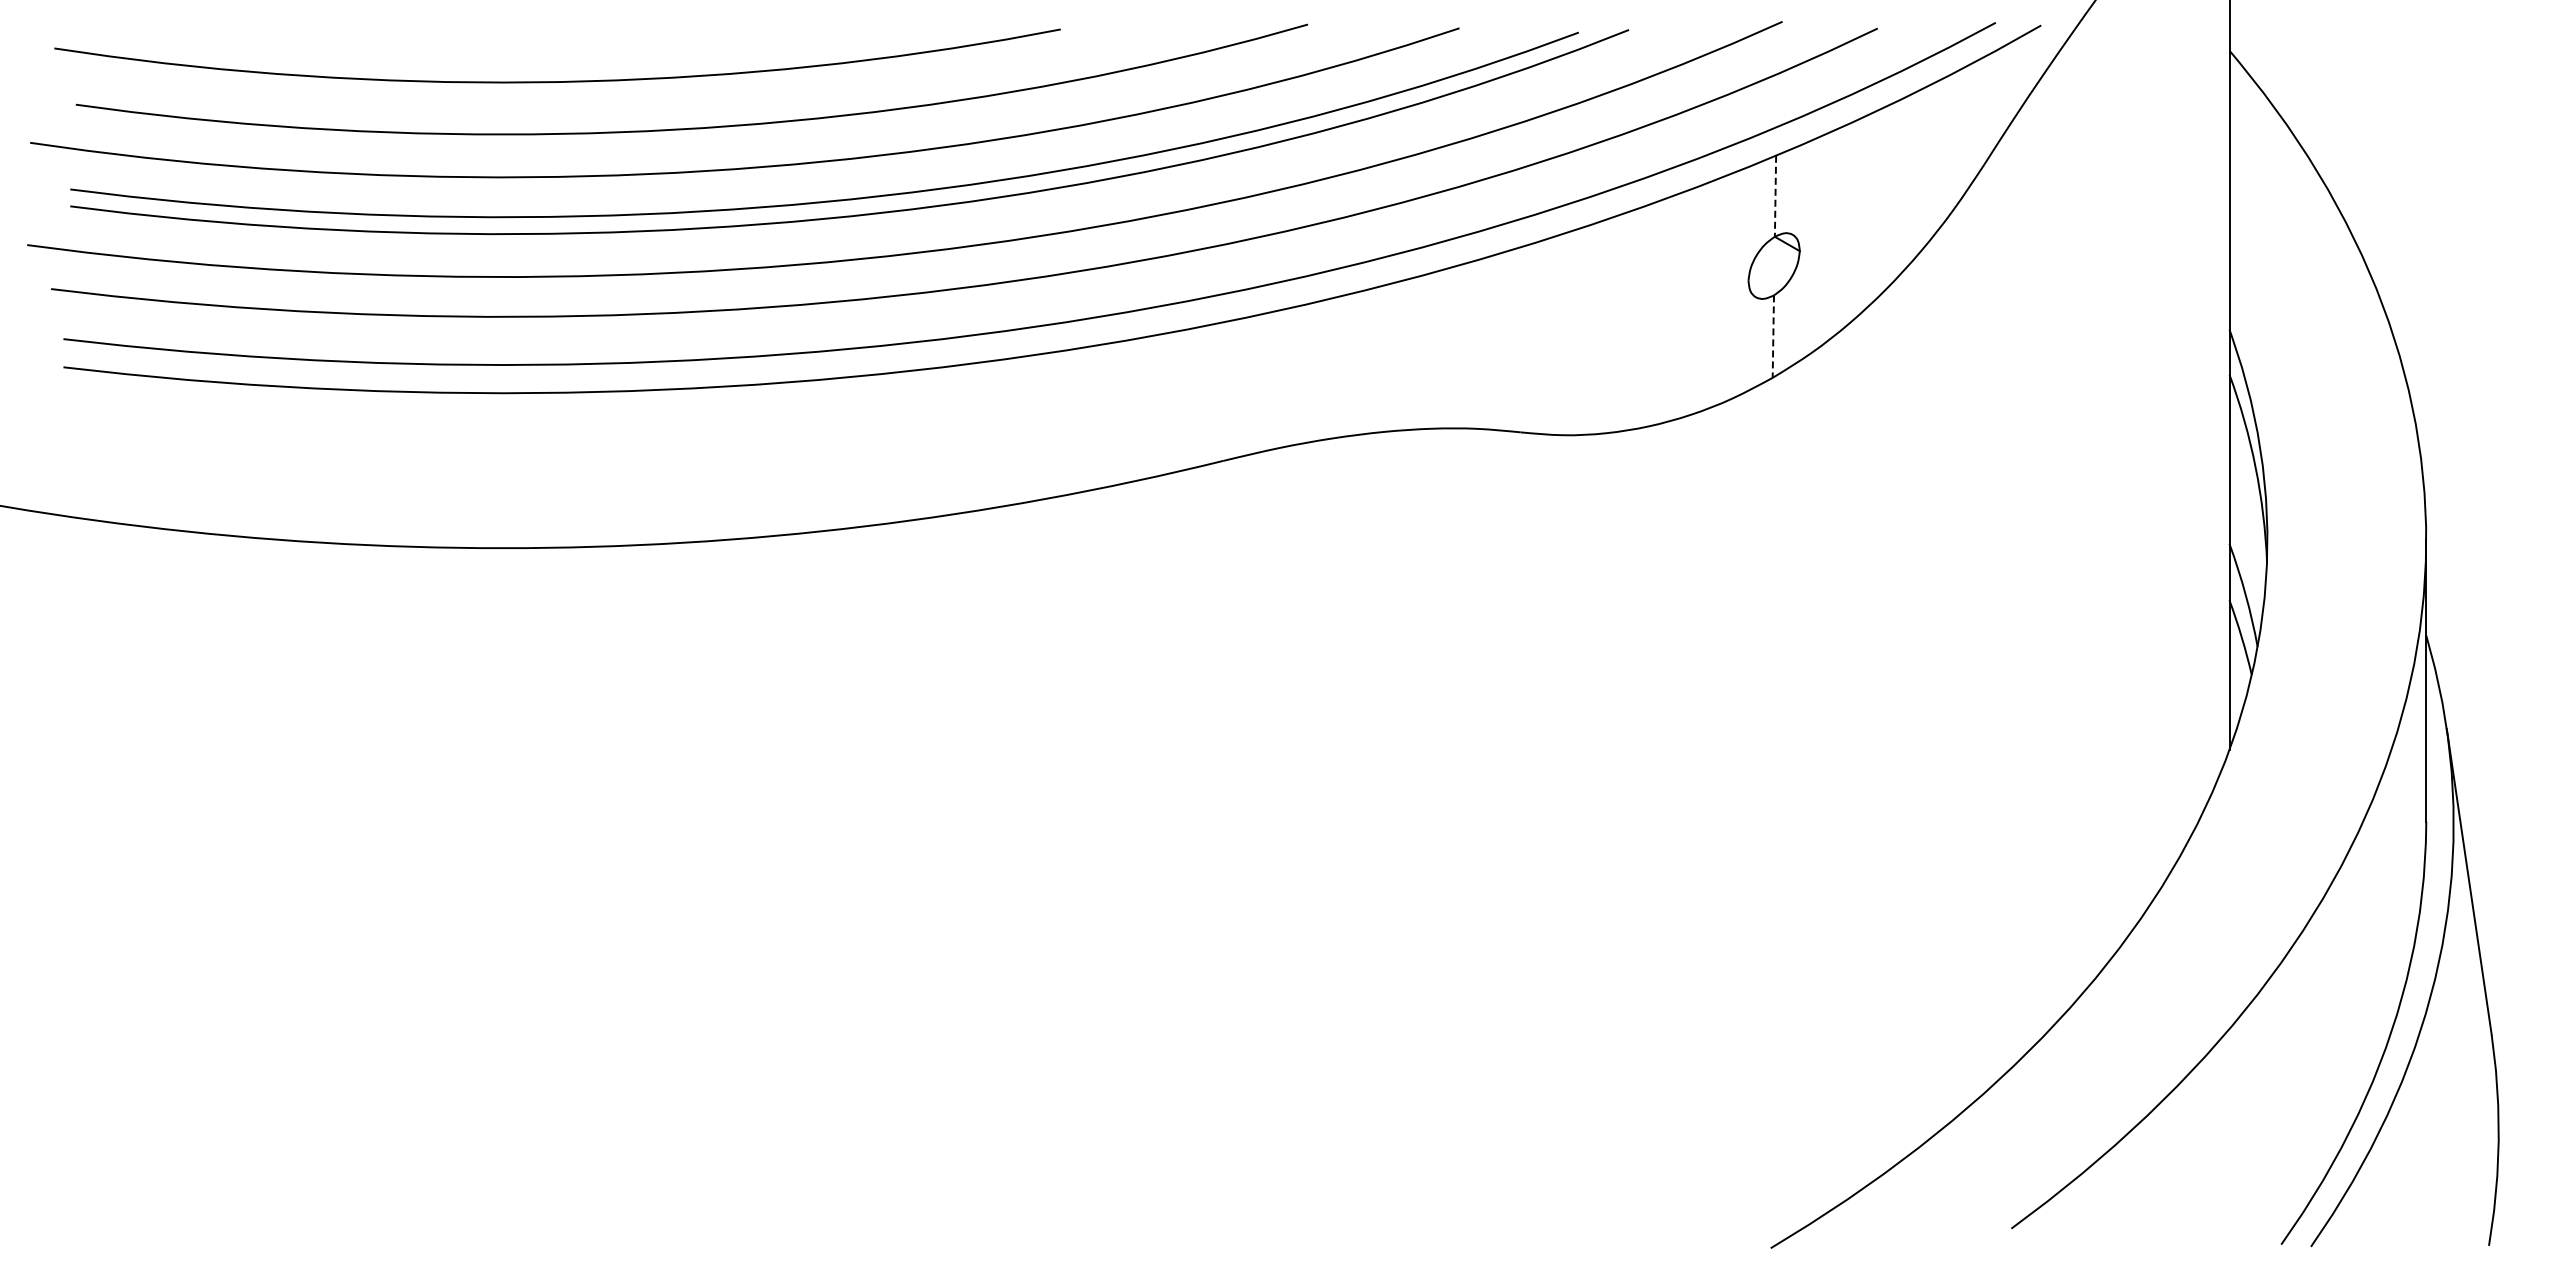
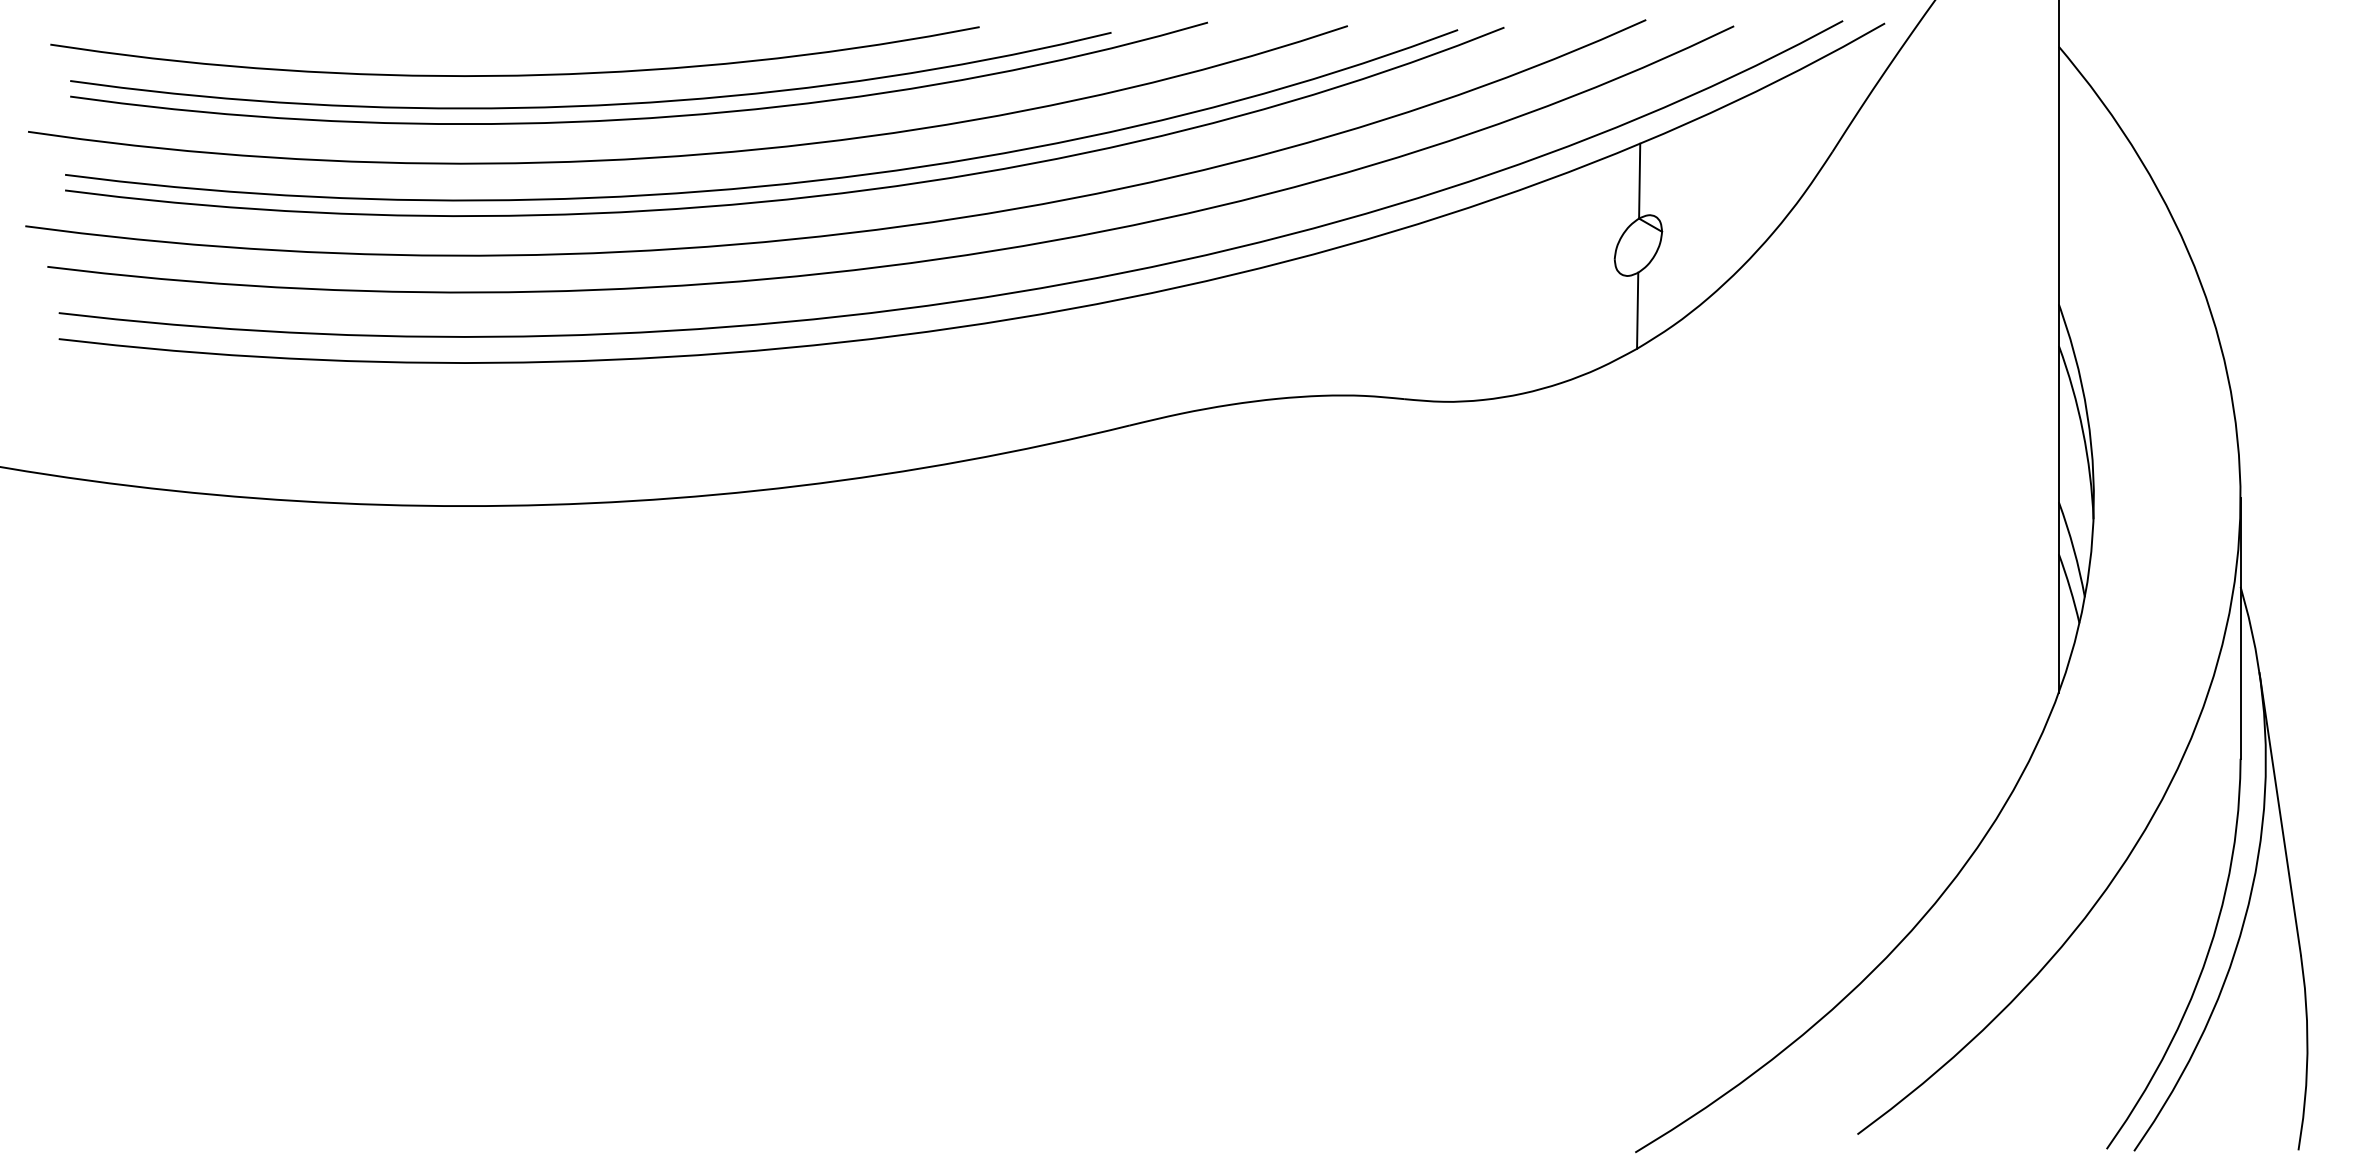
curve: (639, 113) -> (590, 104), added
line: (1775, 196) -> (1639, 181), dashed -> solid
line: (1773, 337) -> (1637, 311), dashed -> solid

